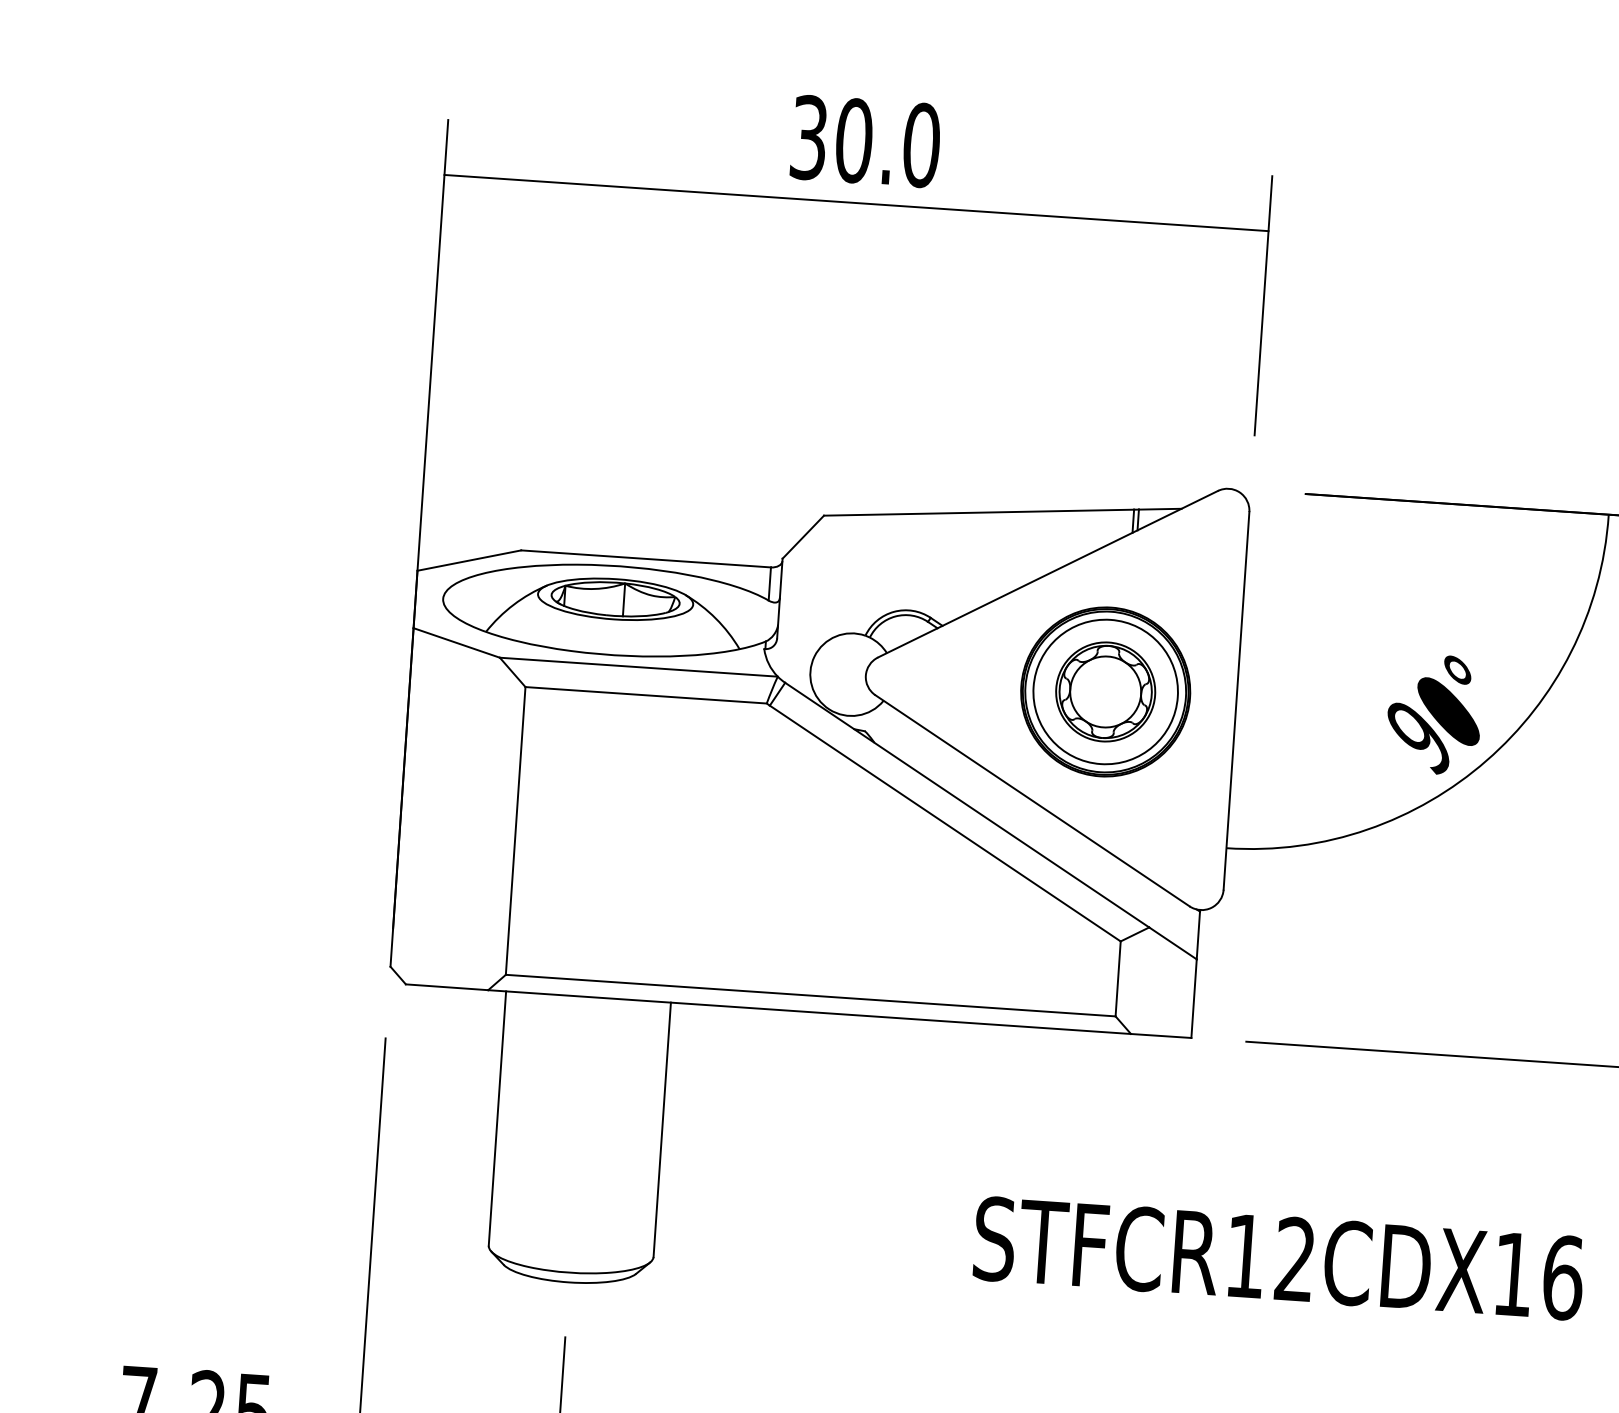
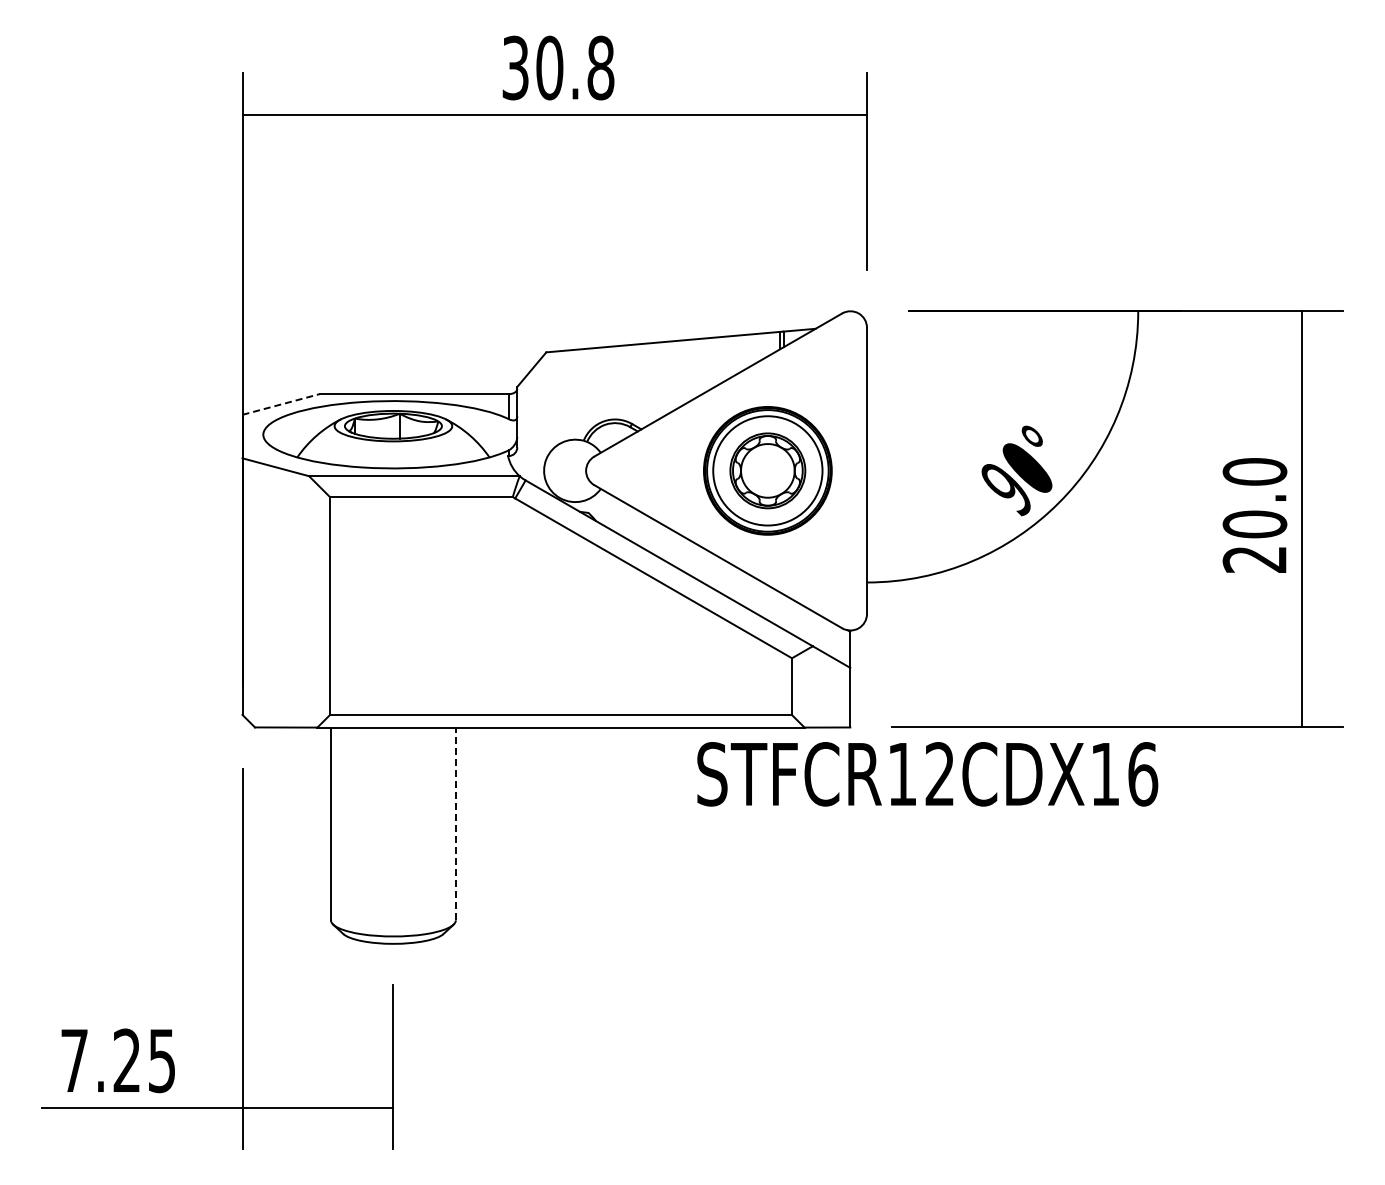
text: (921, 145) -> (600, 68), 30.0 -> 30.8
line: (469, 560) -> (281, 404), solid -> dashed
line: (661, 1129) -> (455, 823), solid -> dashed
text: (1278, 1258) -> (927, 774), moved

